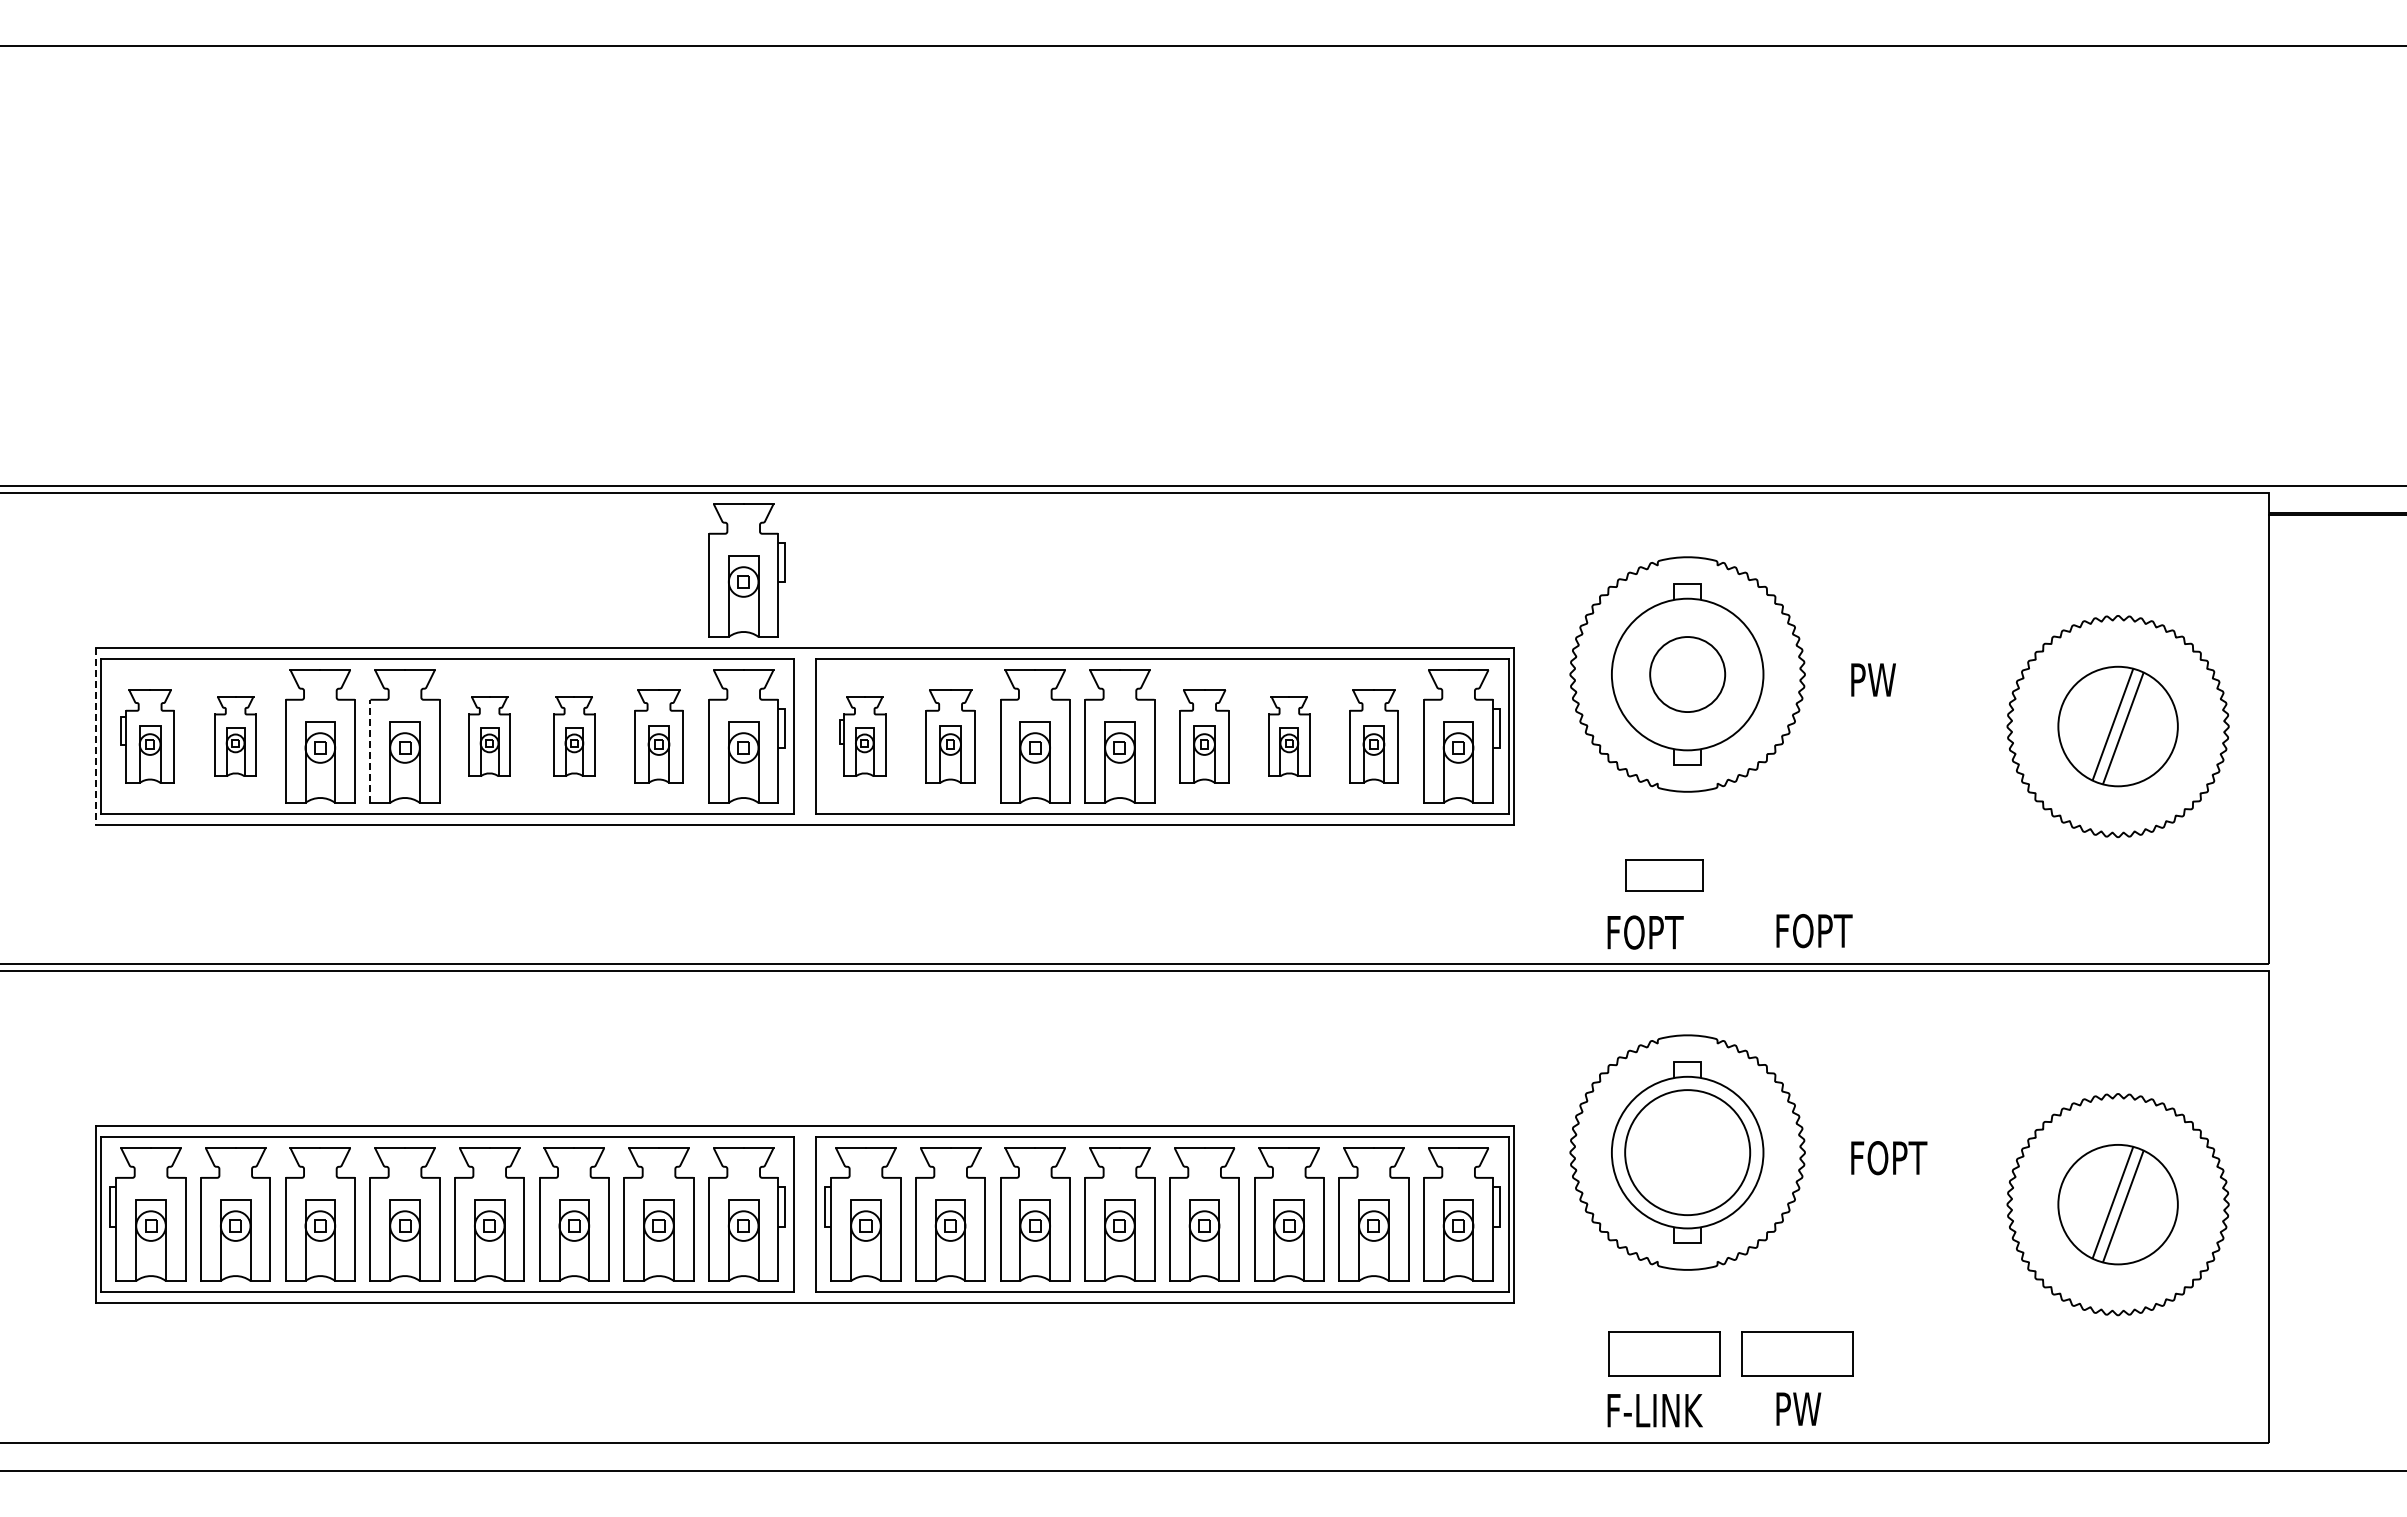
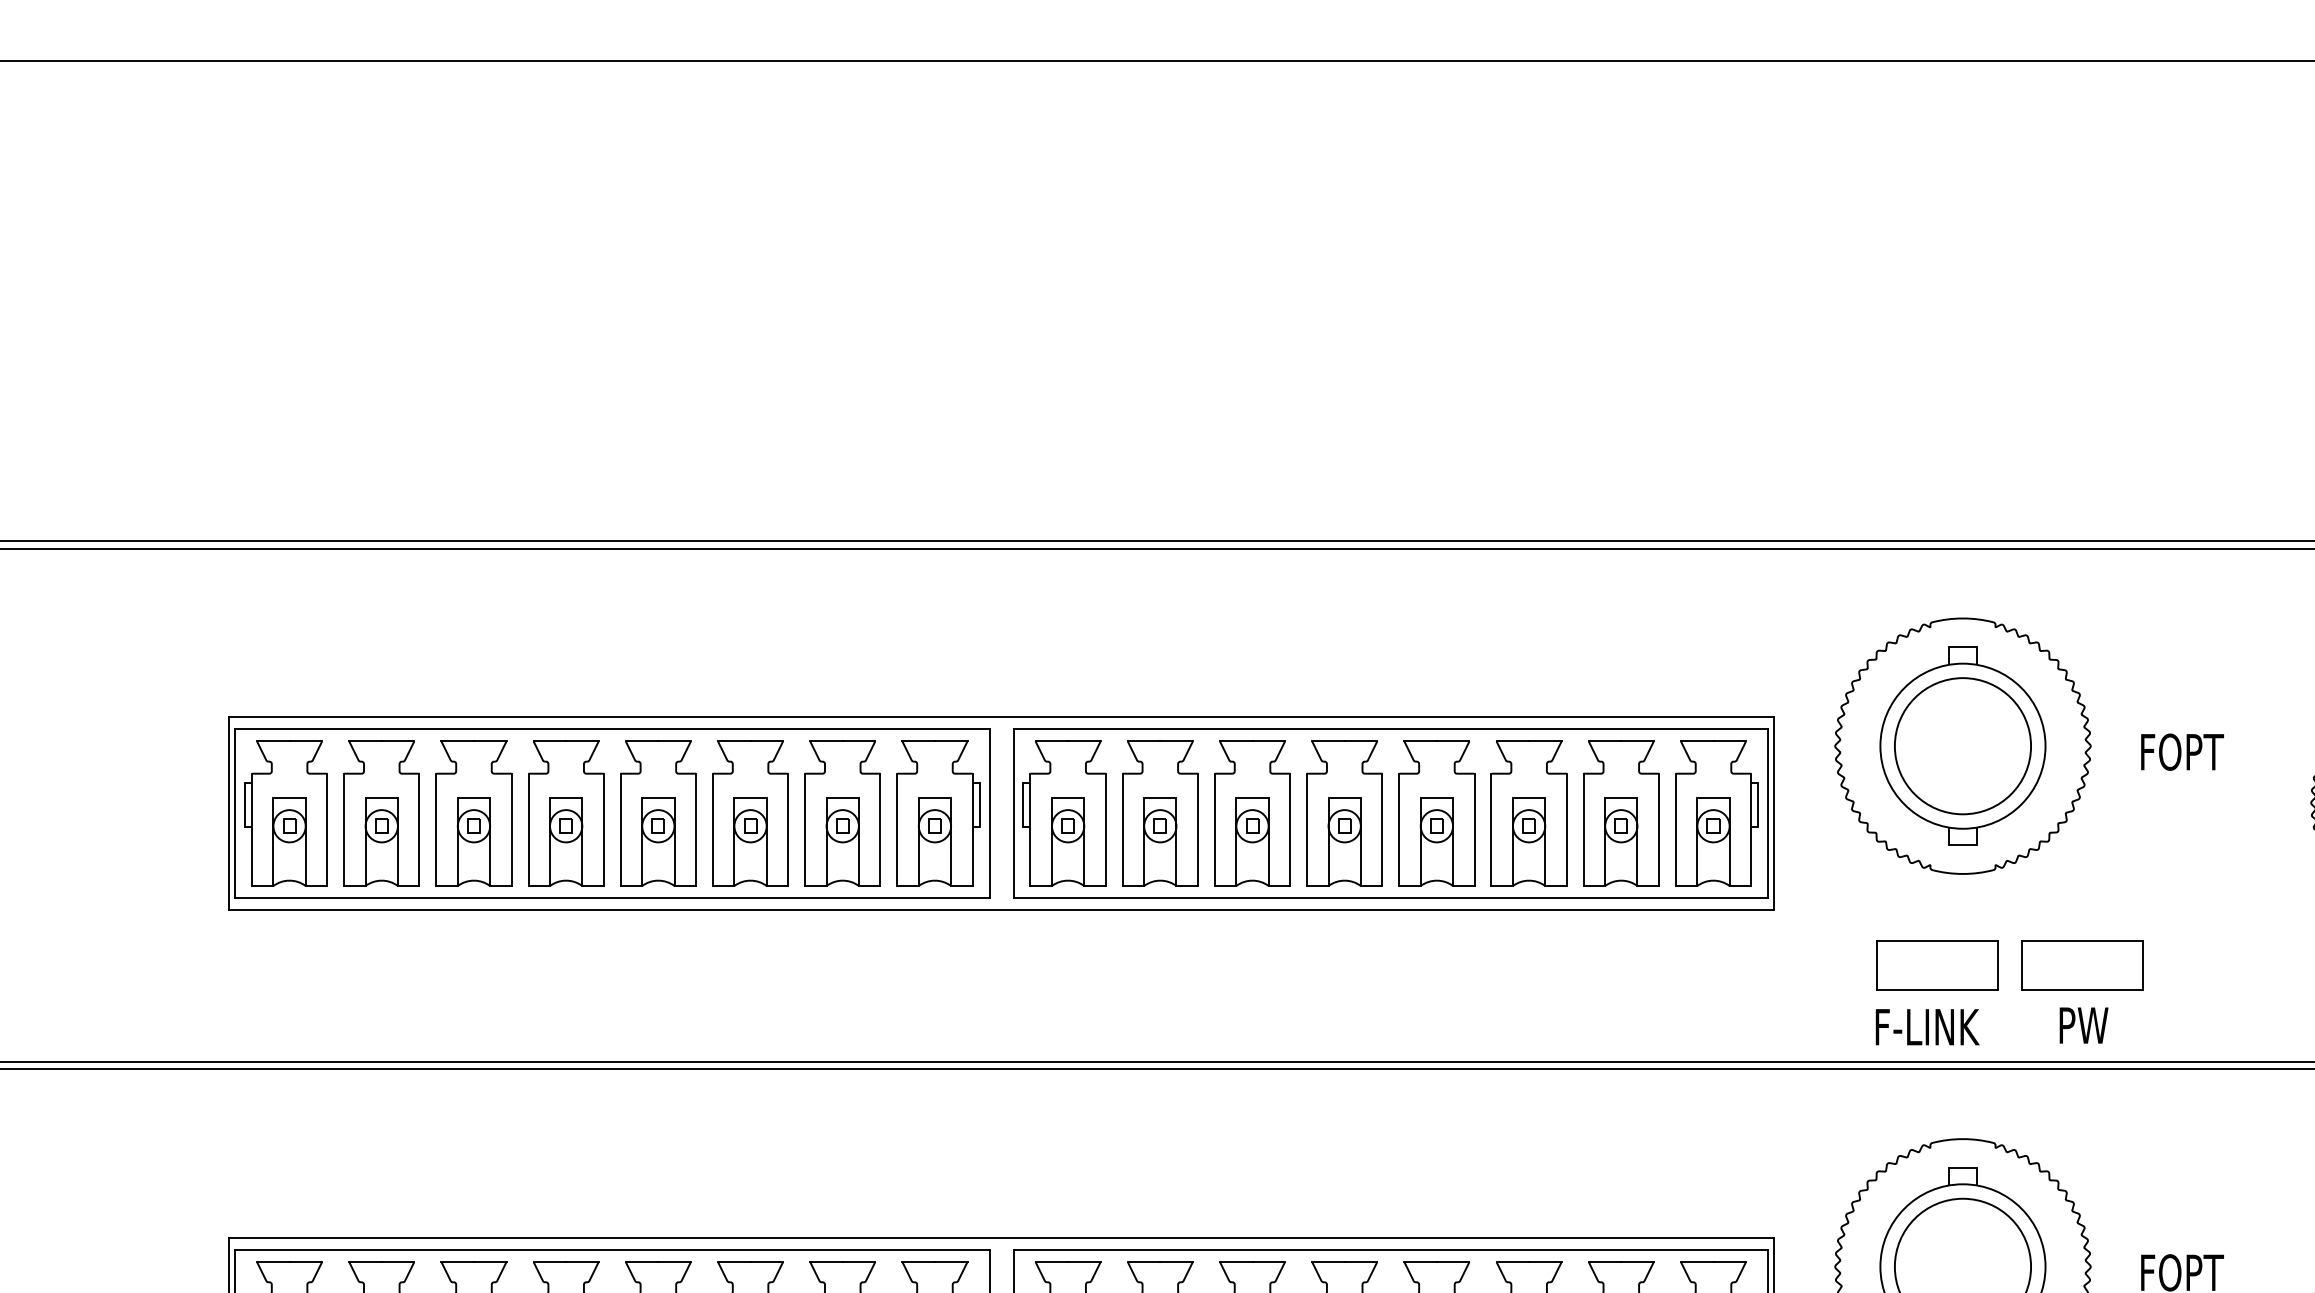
part: (746, 570) -> (938, 632), removed
circle: (1687, 674) -> (1962, 746), size x1.67
text: (1890, 679) -> (2183, 751), PW -> FOPT
line: (95, 736) -> (229, 813), dashed -> solid
part: (147, 736) -> (285, 813), size x1.43
part: (235, 736) -> (381, 813), size x1.67
part: (489, 736) -> (658, 813), size x1.67
part: (574, 736) -> (750, 813), size x1.67
part: (658, 736) -> (842, 813), size x1.43
part: (862, 736) -> (1064, 813), size x1.67
part: (950, 736) -> (1160, 813), size x1.43
part: (1204, 736) -> (1436, 813), size x1.43
part: (1289, 736) -> (1529, 813), size x1.67
part: (1373, 736) -> (1620, 813), size x1.43
line: (370, 751) -> (528, 830), dashed -> solid
part: (1664, 875) -> (1937, 965), size x1.43
part: (1797, 875) -> (2082, 965), added
text: (1815, 931) -> (2102, 1026), FOPT -> PW
text: (1662, 932) -> (1935, 1027), FOPT -> F-LINK

